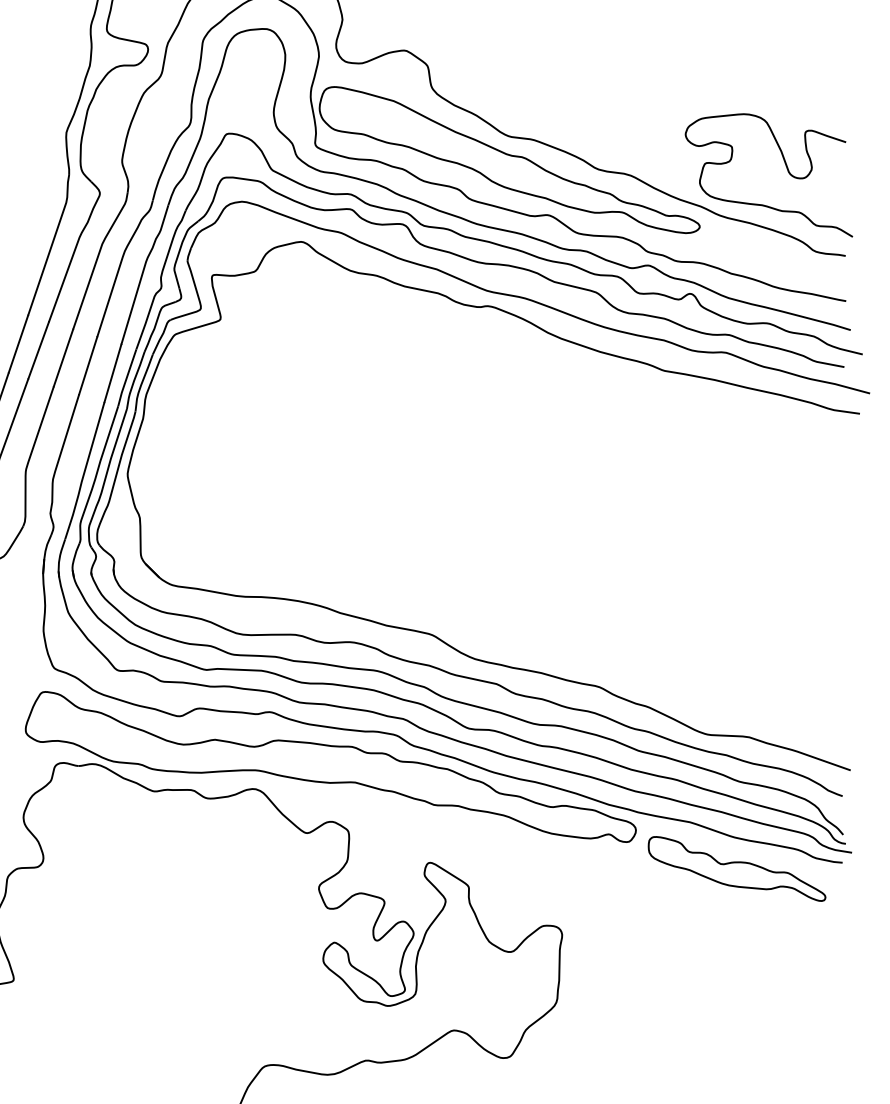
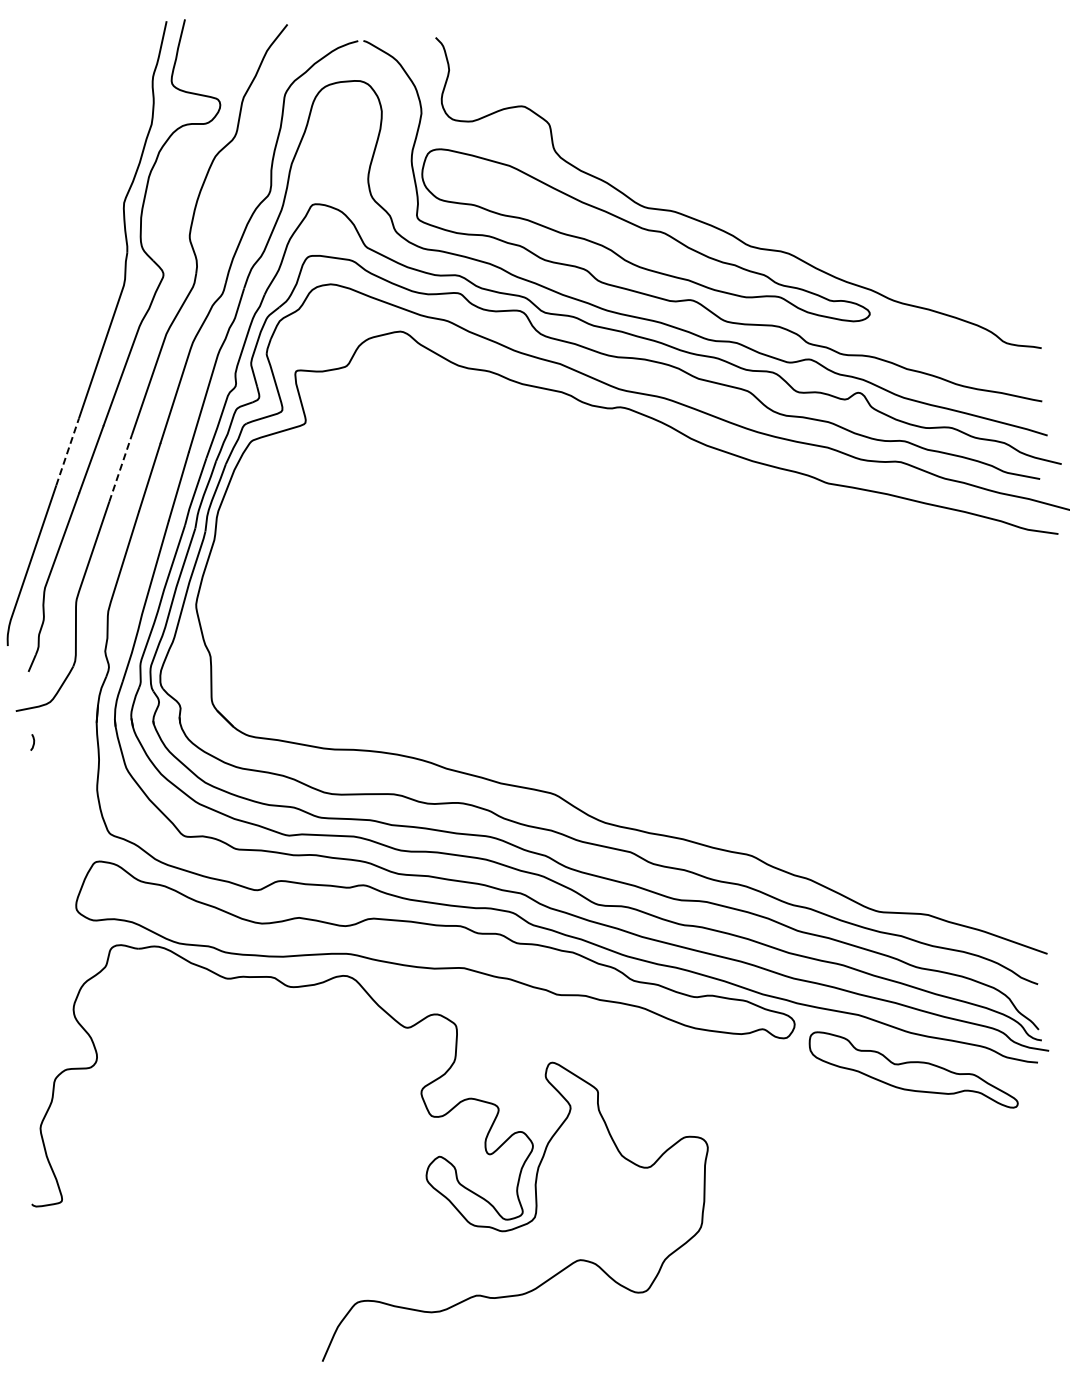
curve: (786, 169) -> (972, 246), removed
line: (18, 343) -> (67, 451), solid -> dashed
line: (63, 357) -> (120, 467), solid -> dashed

